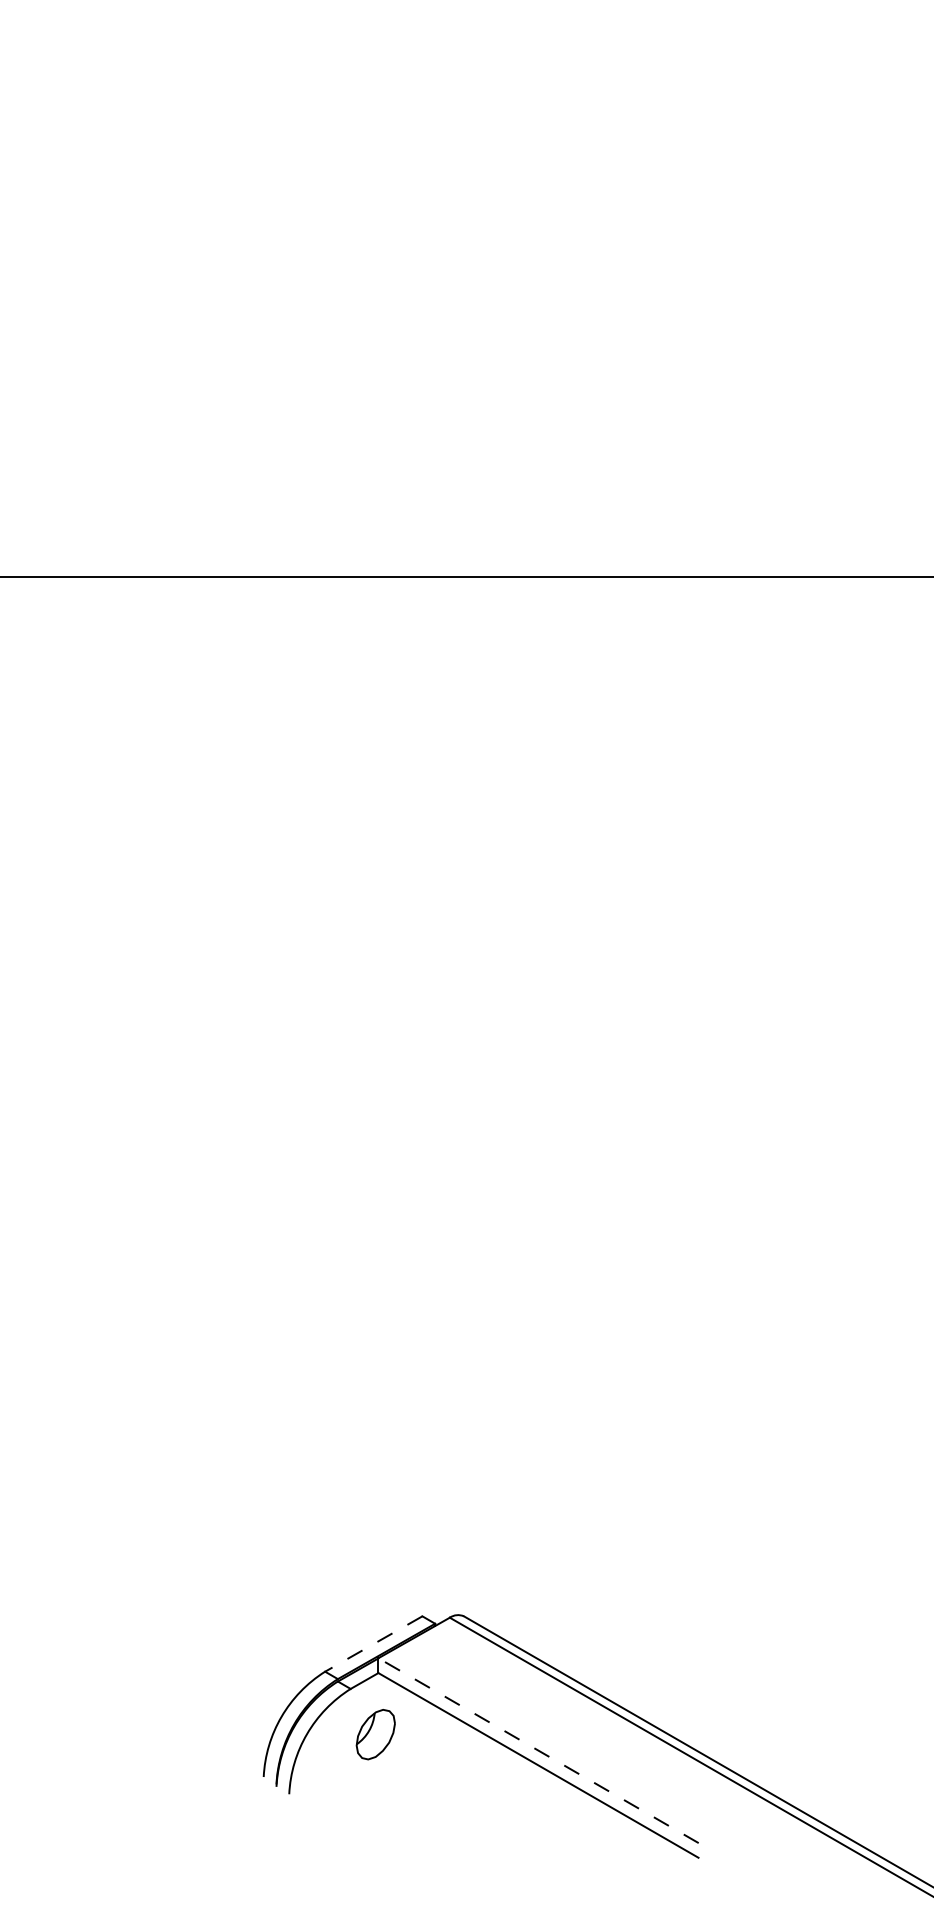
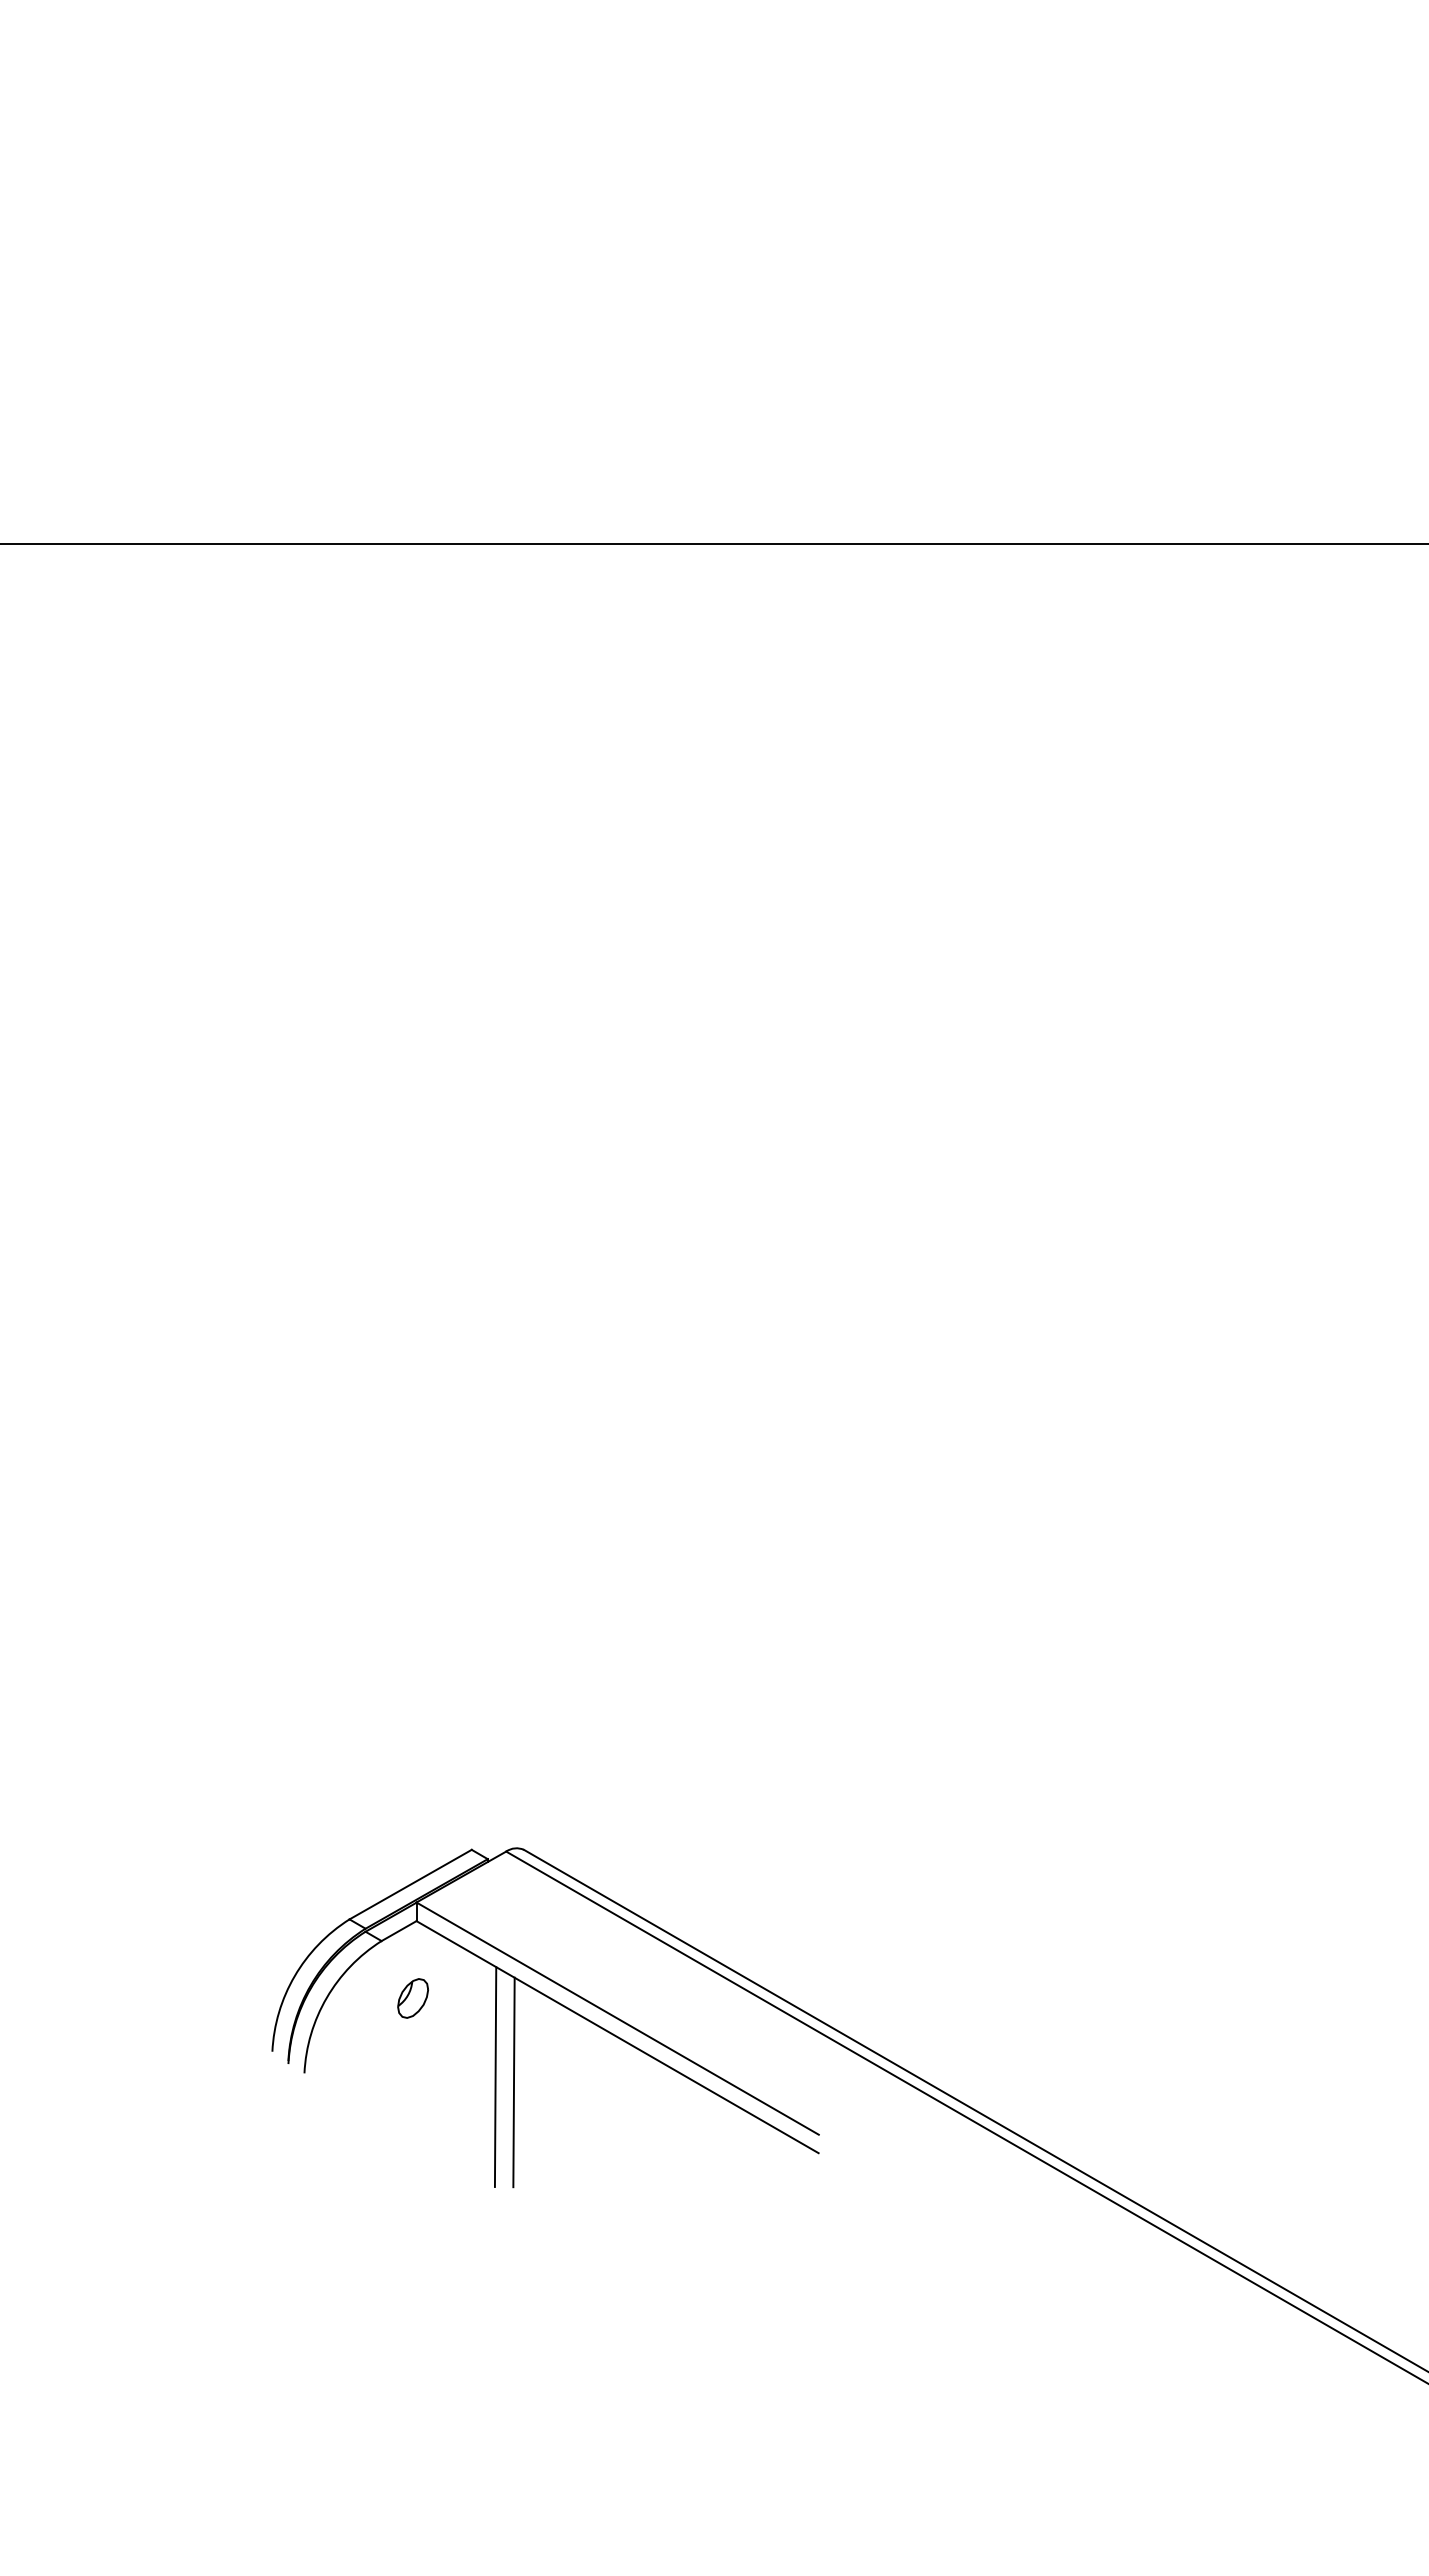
line: (373, 1643) -> (410, 1884), dashed -> solid
part: (375, 1734) -> (412, 1998), size x0.62
line: (538, 1750) -> (617, 2018), dashed -> solid
line: (441, 1796) -> (495, 2076), added
line: (455, 1801) -> (513, 2082), added

